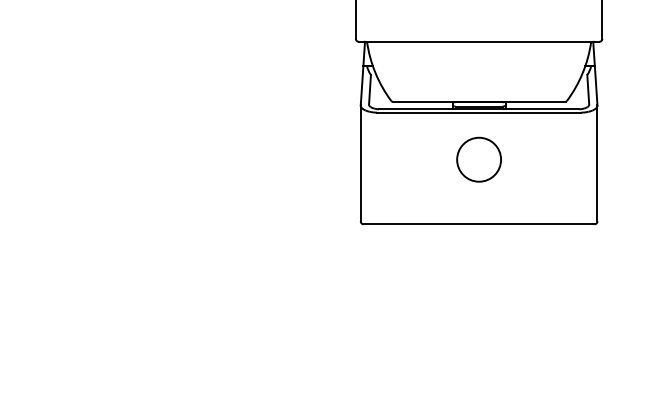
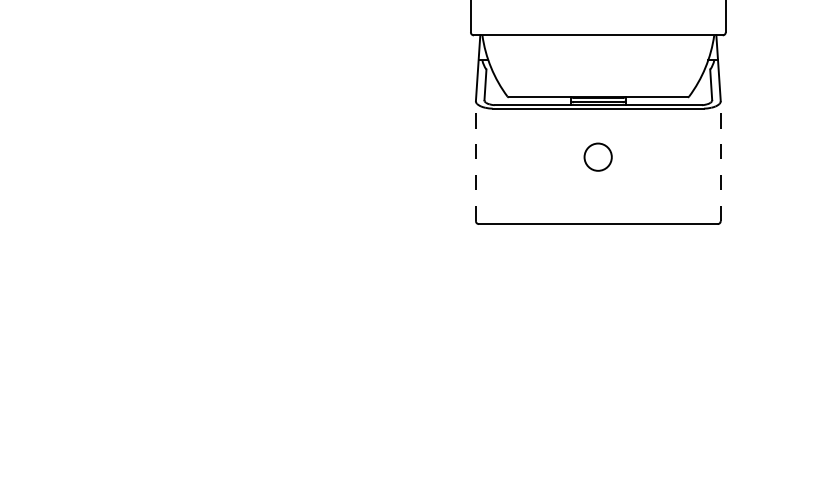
circle: (478, 158) -> (597, 156), size x0.6
line: (360, 163) -> (475, 161), solid -> dashed
line: (597, 163) -> (720, 161), solid -> dashed

